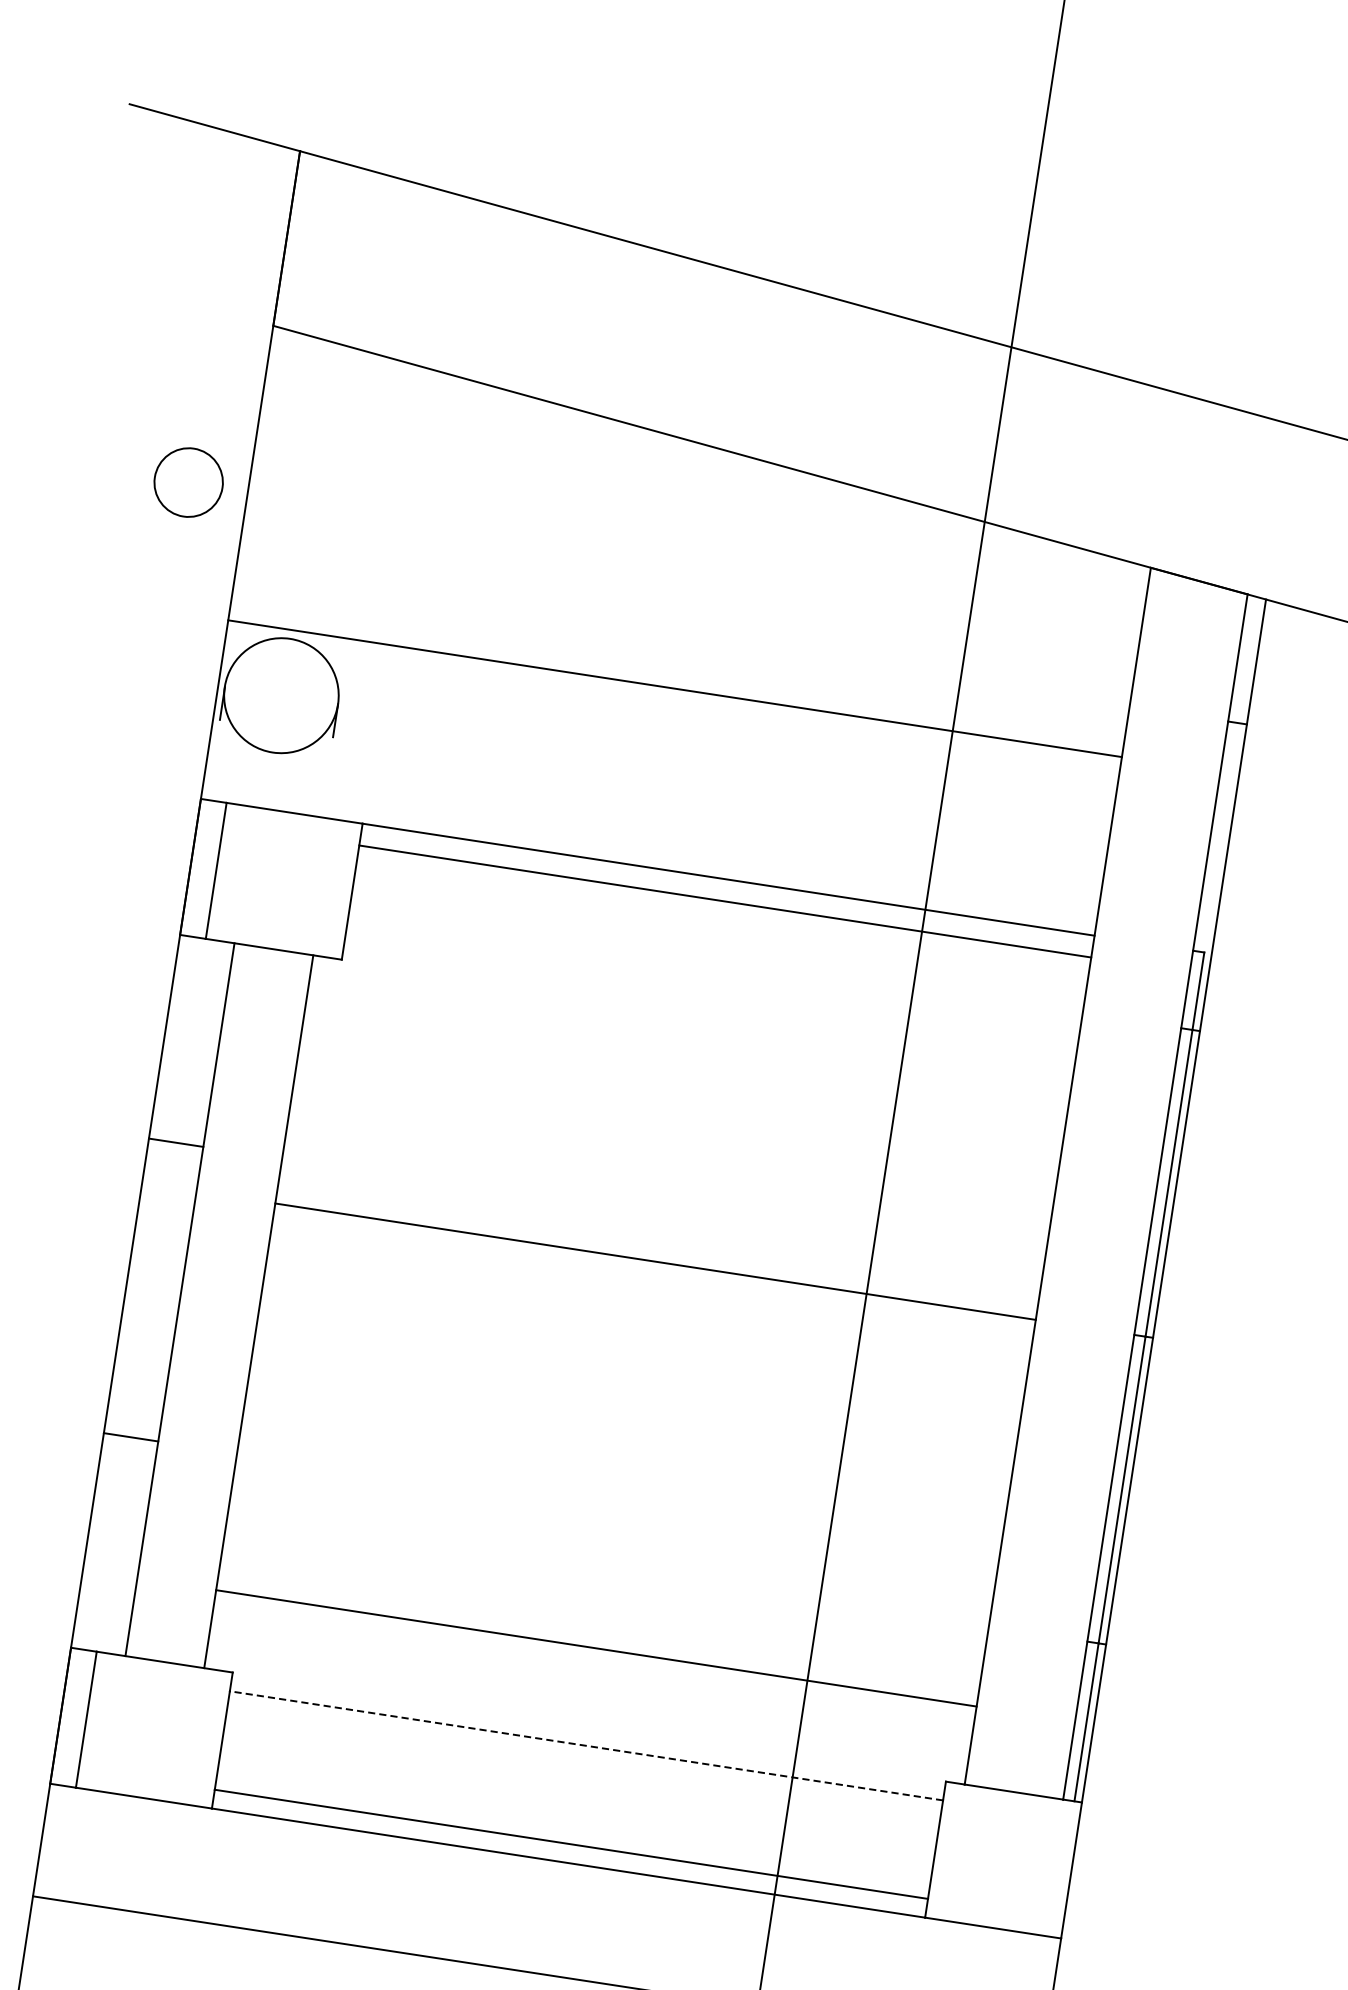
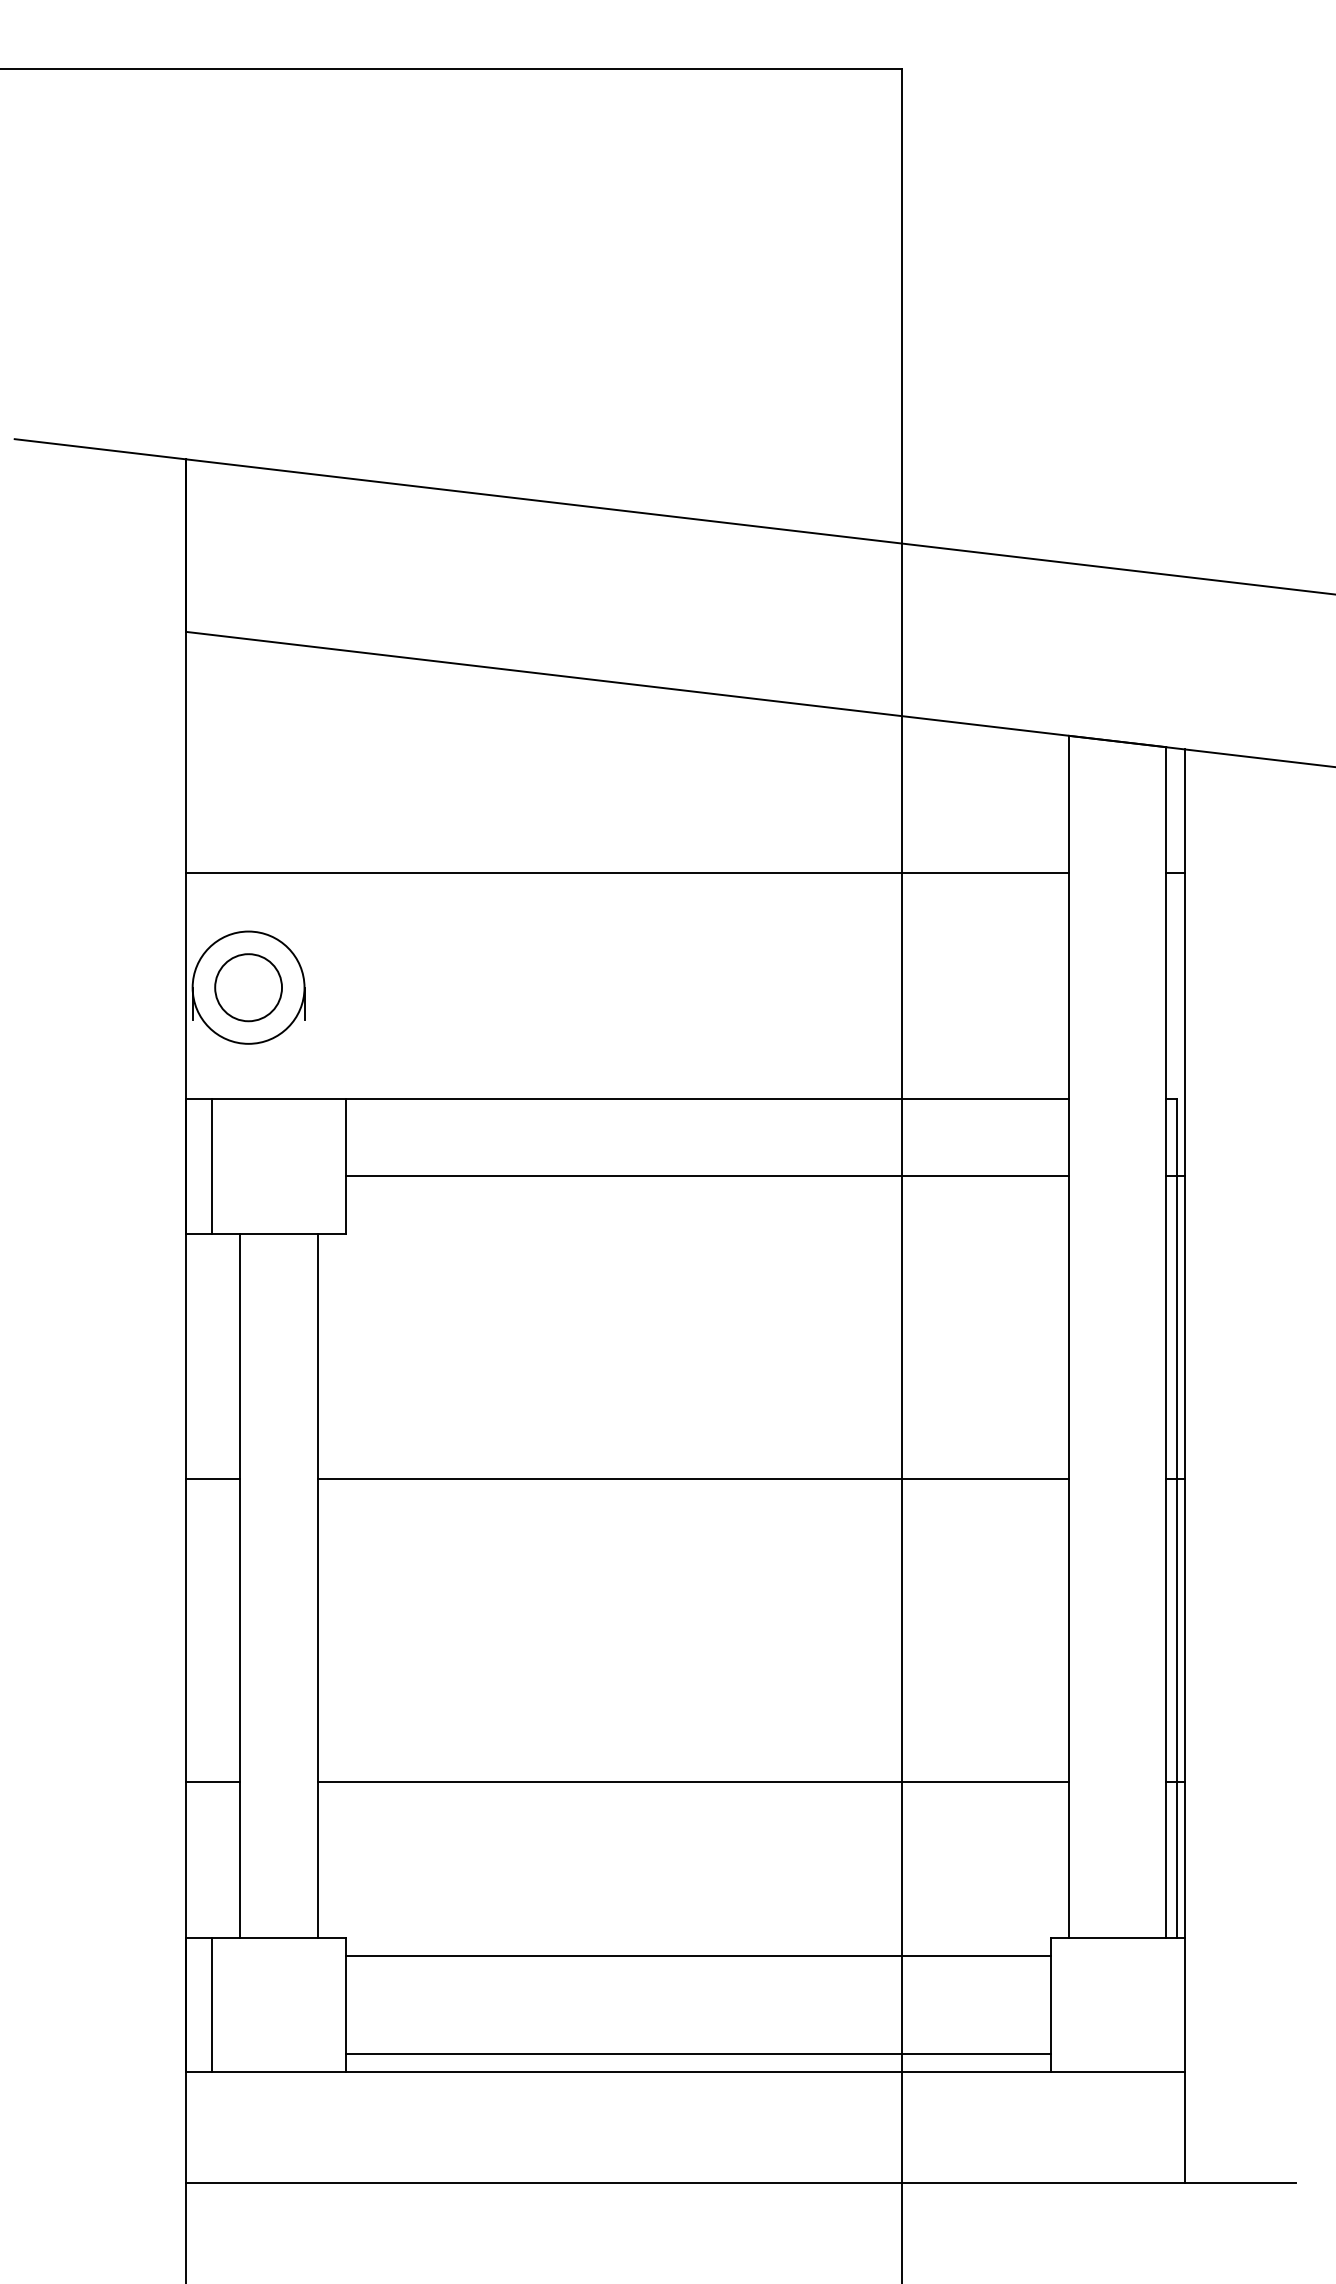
part: (188, 482) -> (248, 987), moved
line: (675, 688) -> (627, 872), moved
line: (725, 901) -> (707, 1175), moved
line: (175, 1142) -> (212, 1478), moved
line: (130, 1436) -> (212, 1781), moved
line: (596, 1648) -> (693, 1781), moved
line: (585, 1745) -> (697, 1956), dashed -> solid

